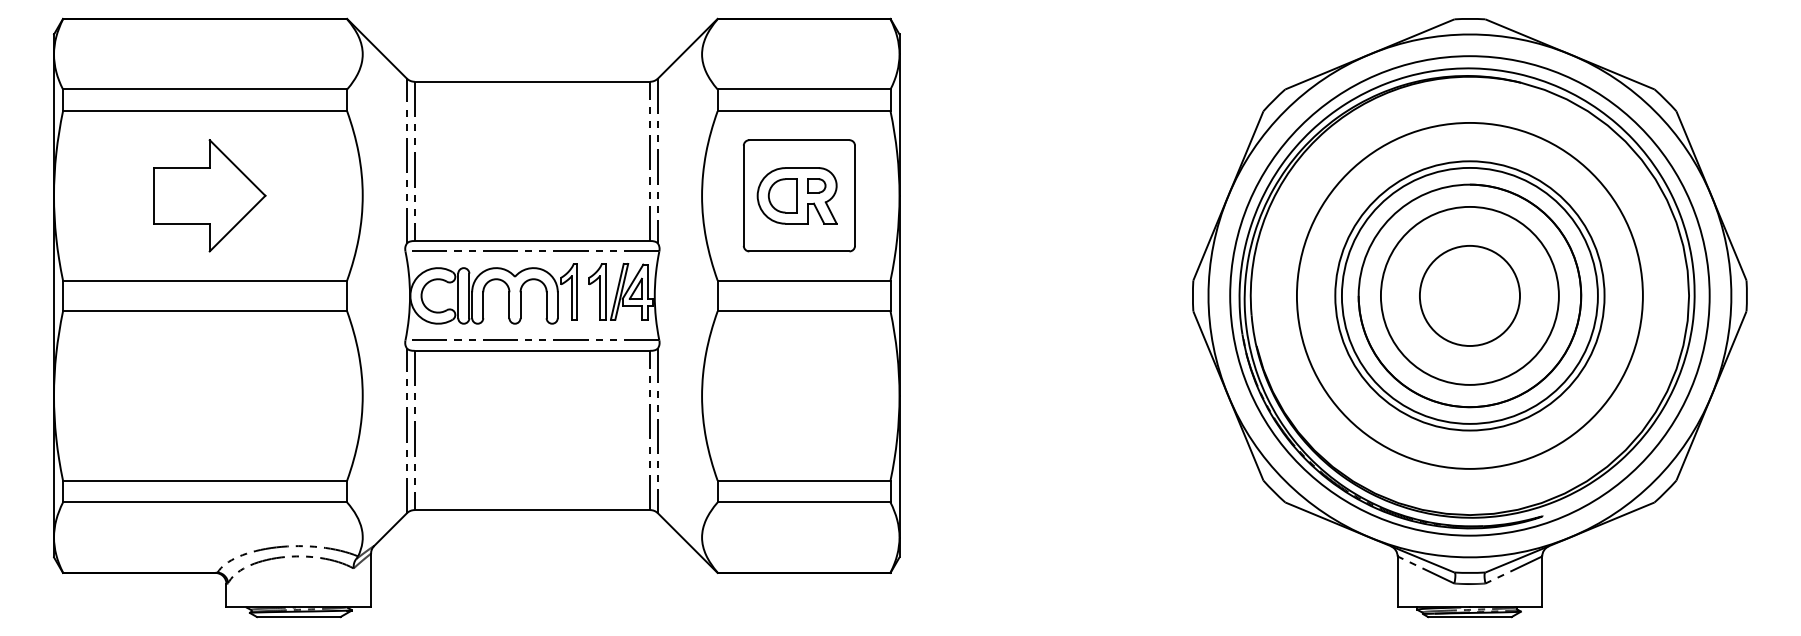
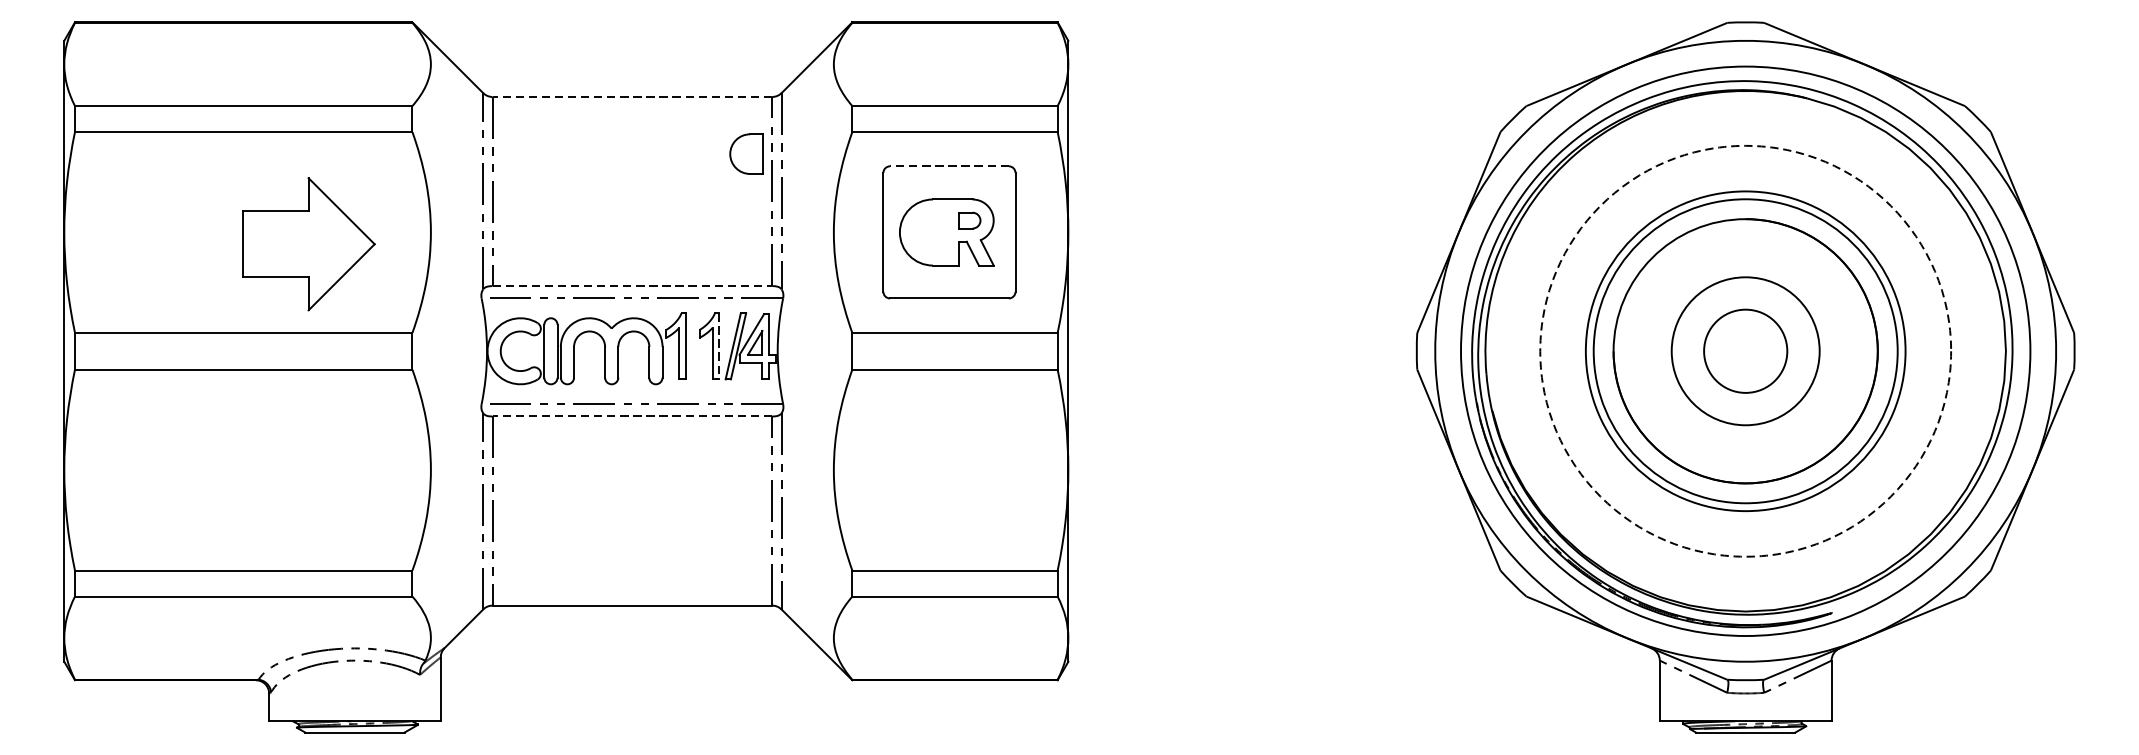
line: (532, 81) -> (632, 96), solid -> dashed
line: (798, 140) -> (948, 166), solid -> dashed
part: (209, 195) -> (308, 243), moved
part: (782, 195) -> (746, 153), moved
line: (532, 241) -> (632, 286), solid -> dashed
line: (605, 291) -> (719, 346), solid -> dashed
circle: (1469, 295) -> (1745, 350), size x0.7
circle: (1469, 295) -> (1745, 350), size x0.7
circle: (1469, 295) -> (1745, 350), solid -> dashed
line: (532, 350) -> (632, 416), solid -> dashed

